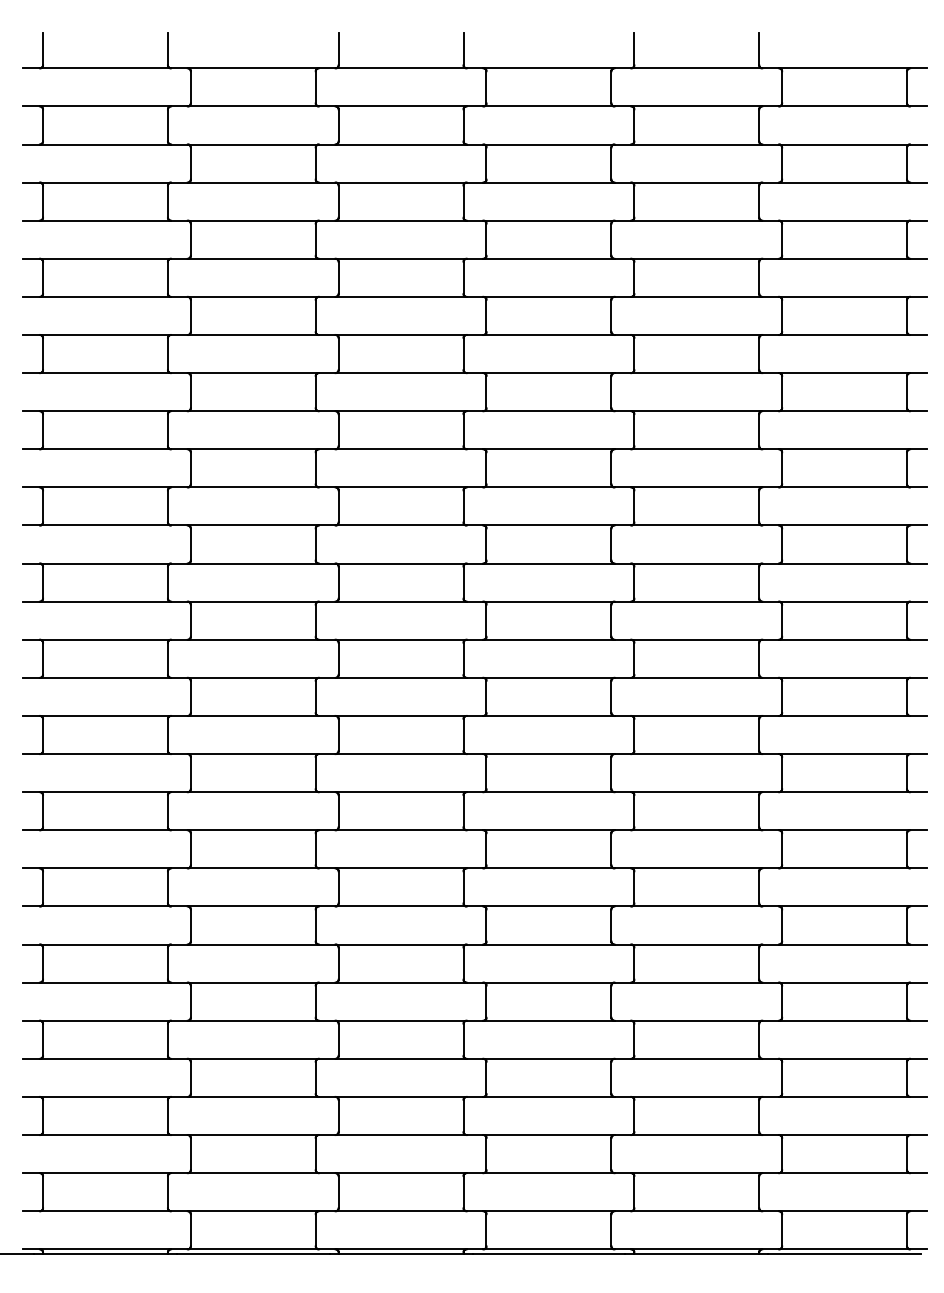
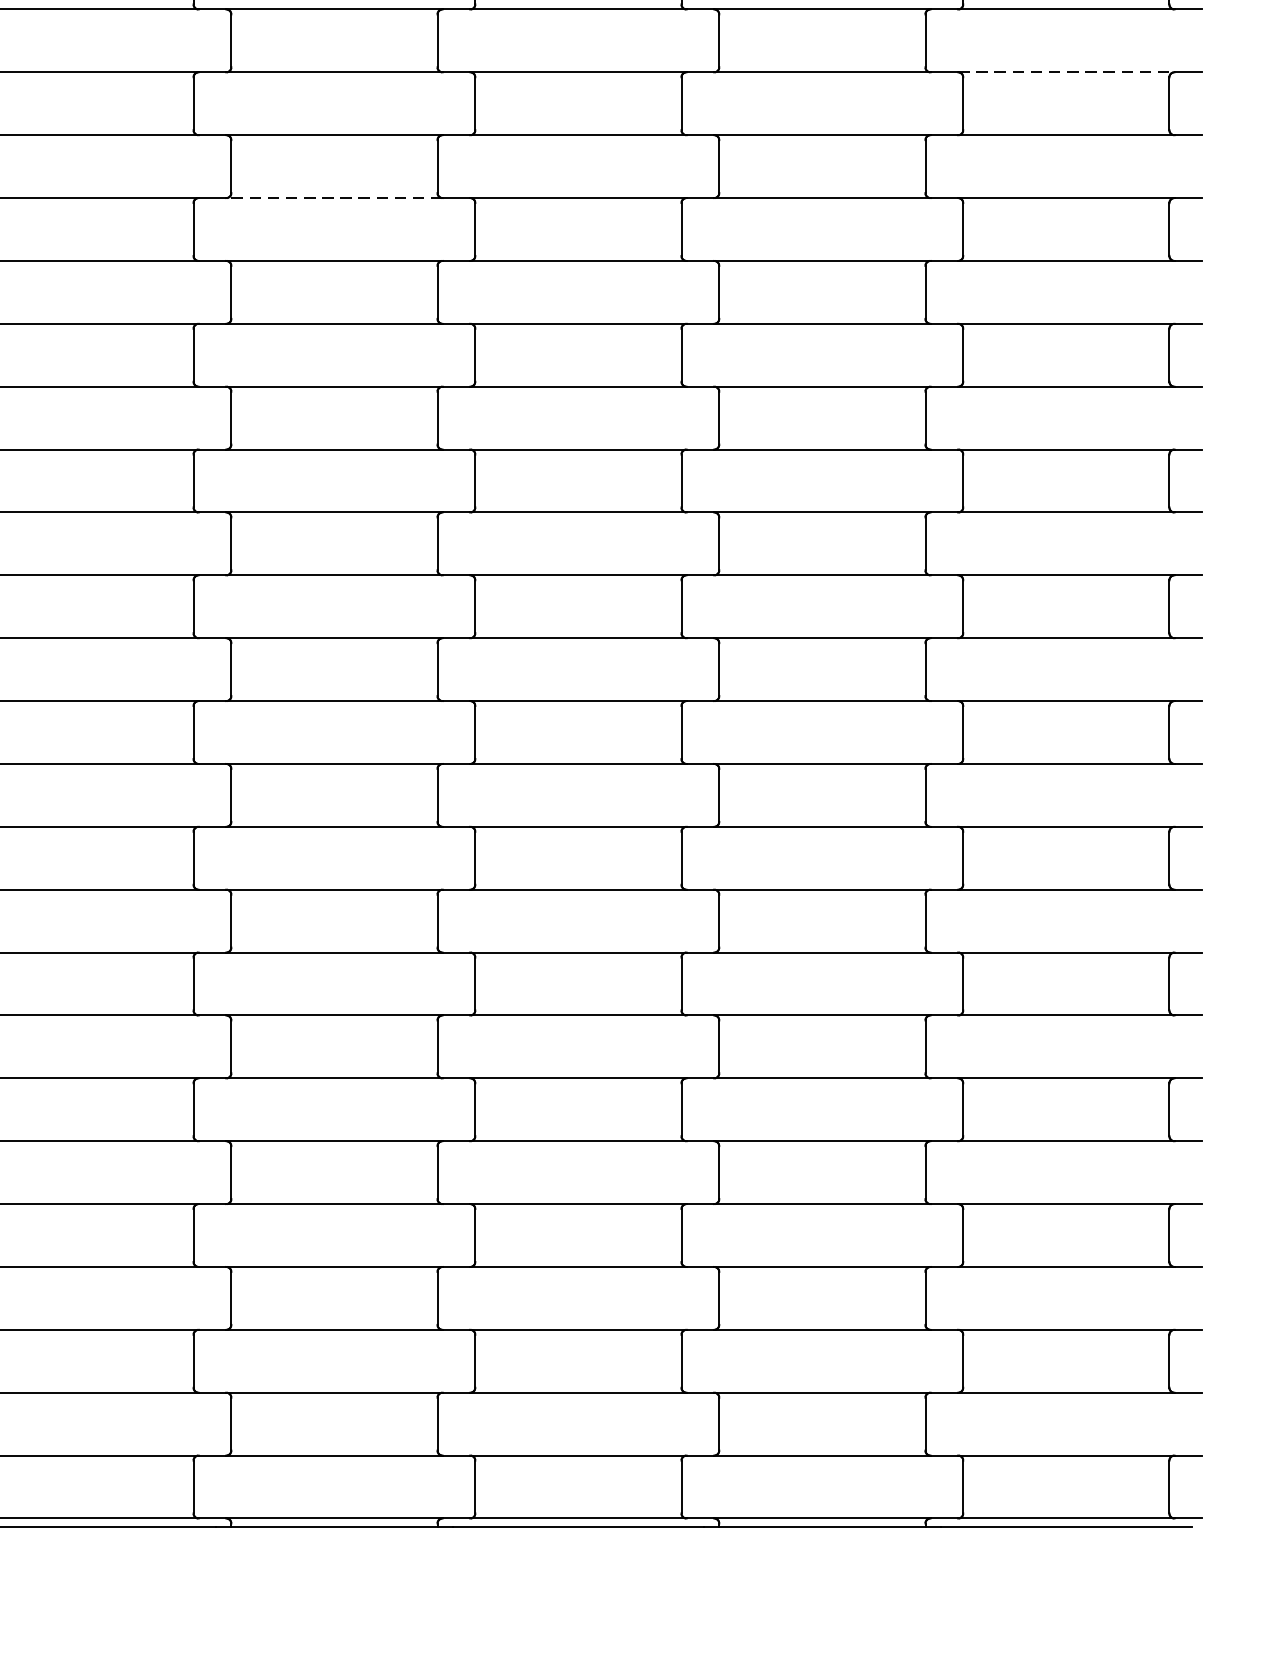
line: (844, 373) -> (1066, 72), solid -> dashed
line: (401, 449) -> (335, 198), solid -> dashed

